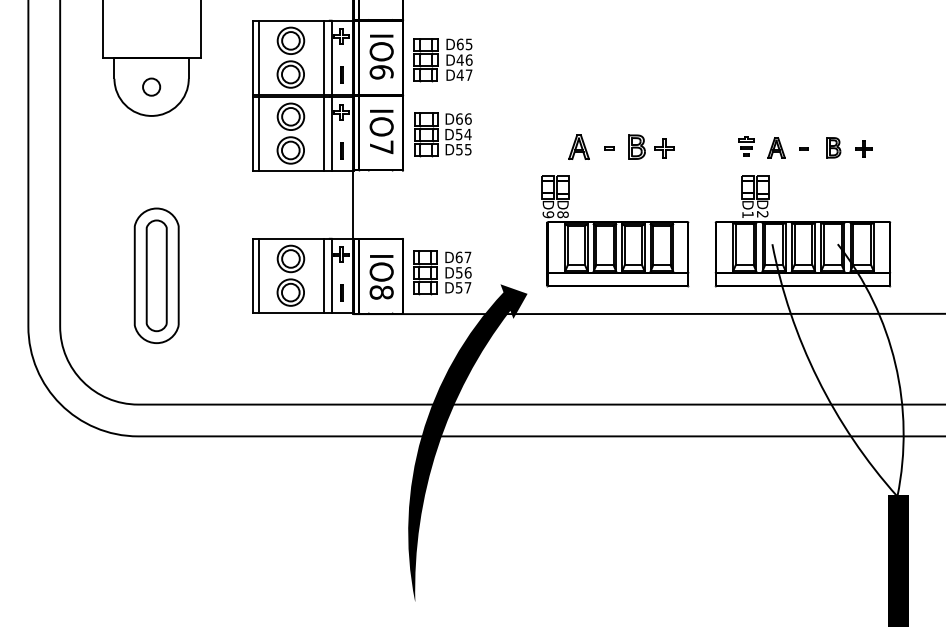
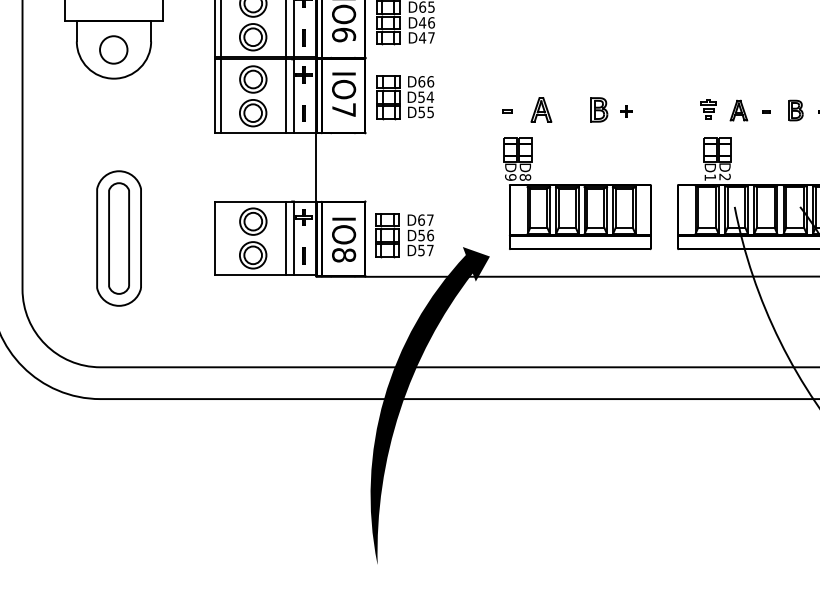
circle: (151, 86) -> (113, 49), size x1.6
part: (609, 148) -> (507, 111), moved
part: (664, 148) -> (626, 111), size x0.6
line: (258, 275) -> (220, 238), removed

